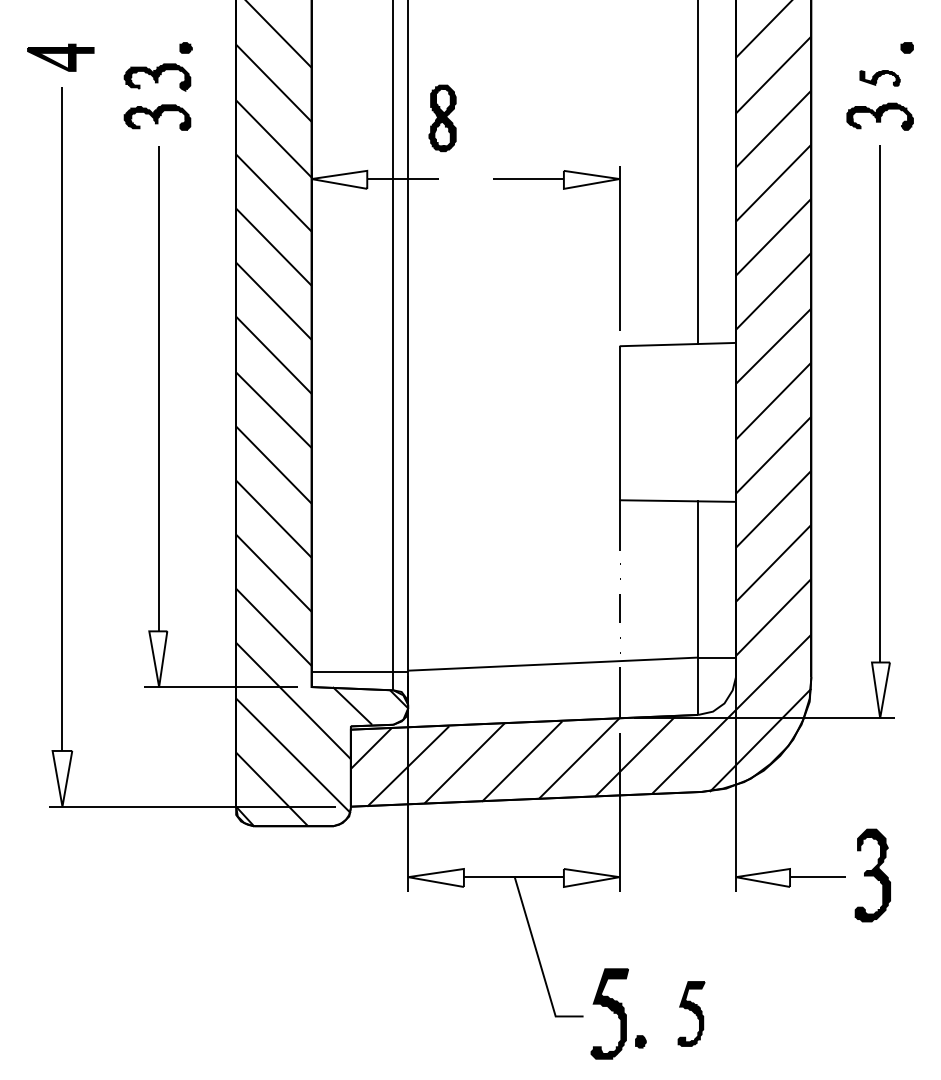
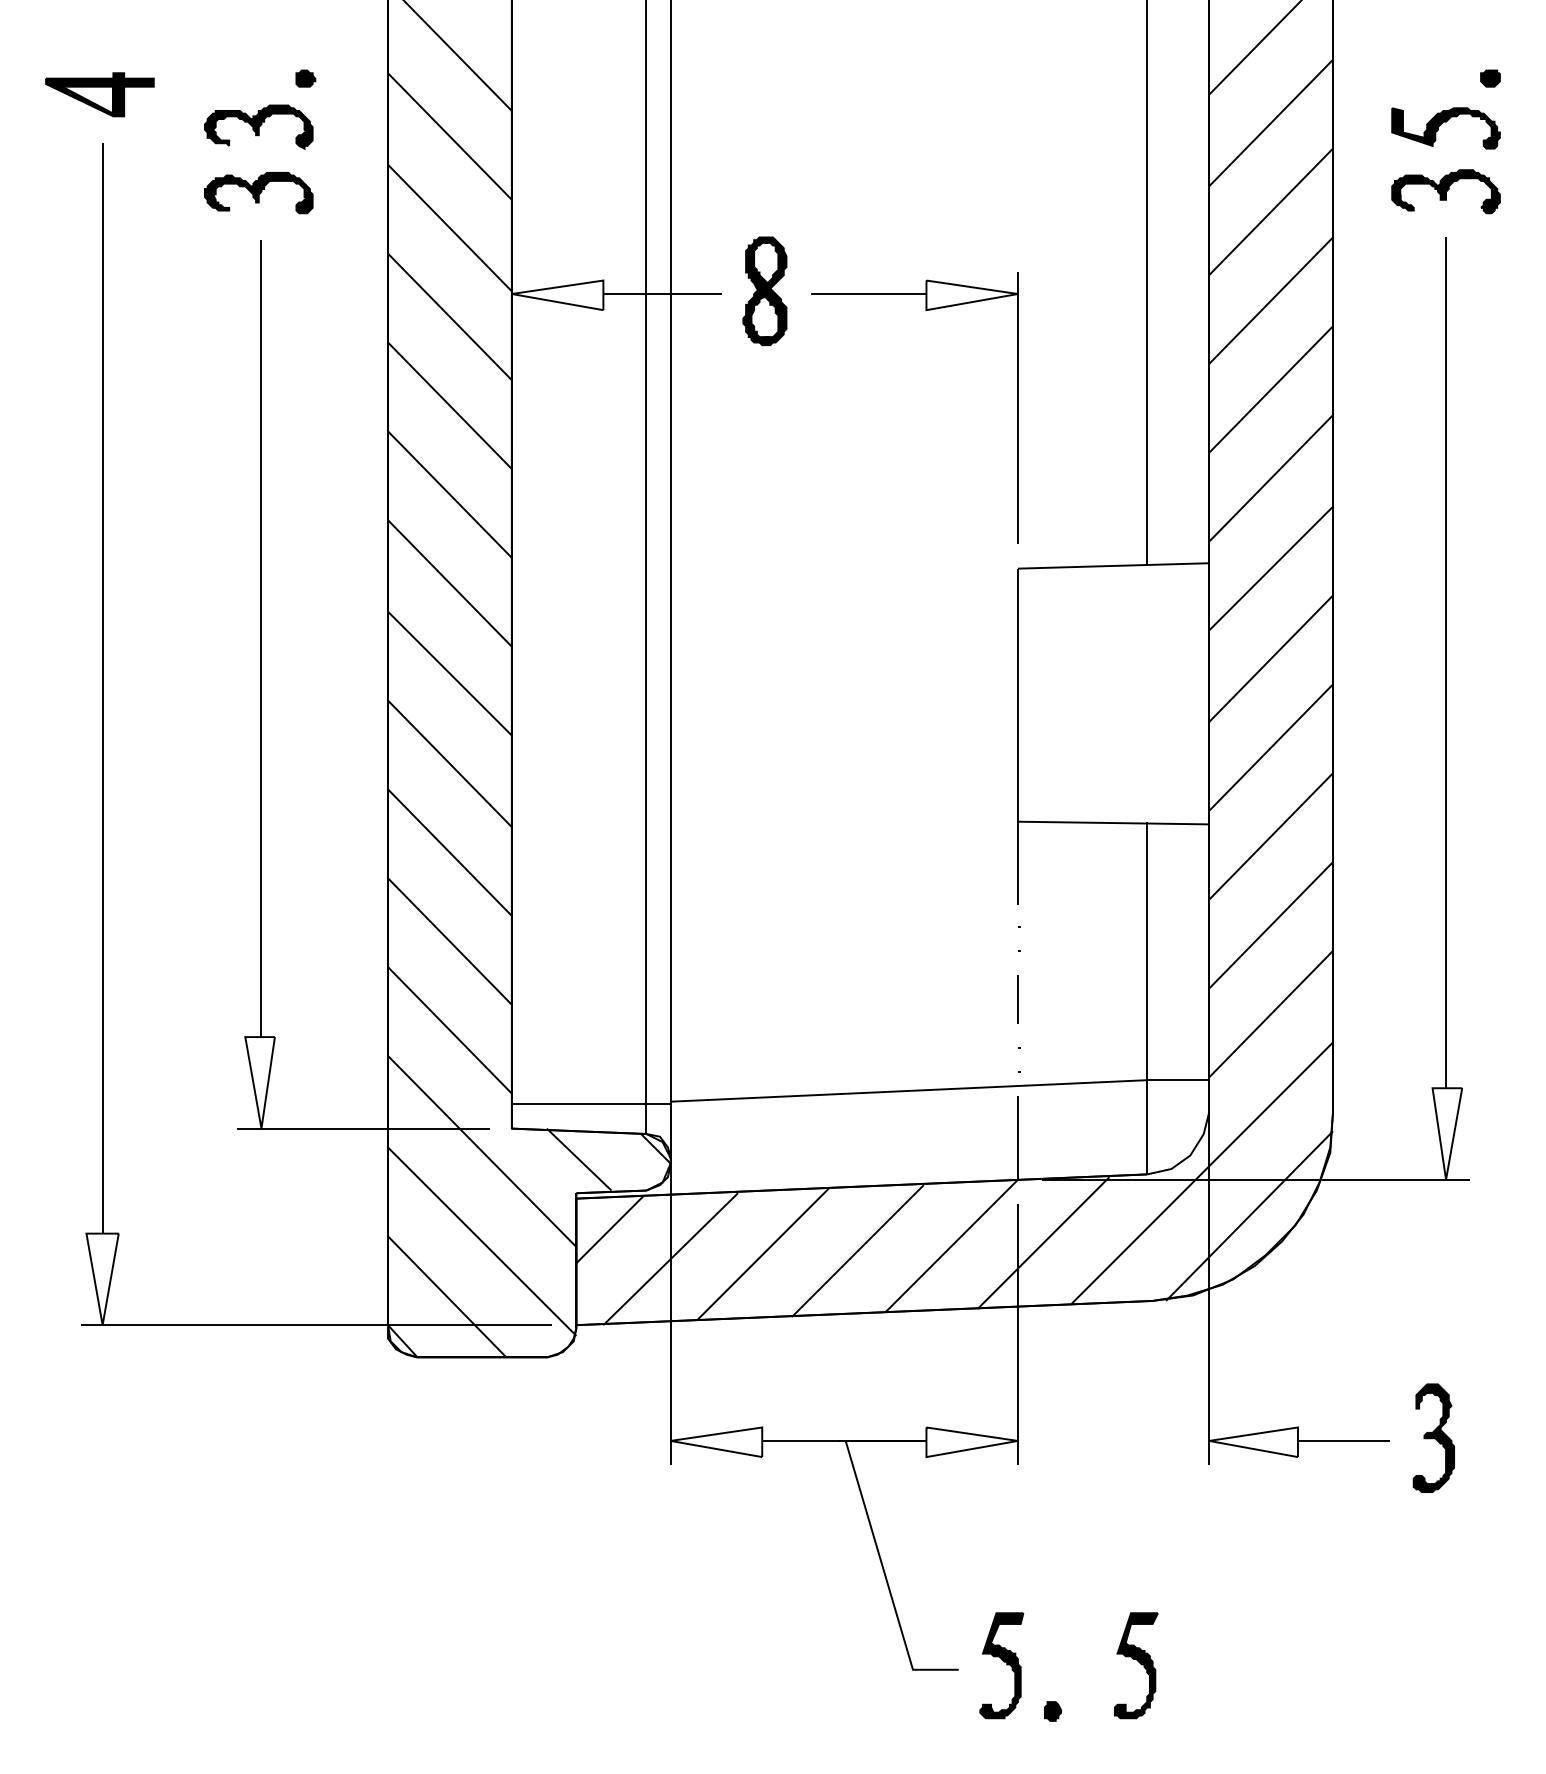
part: (879, 78) -> (1444, 128), size x1.67
part: (442, 118) -> (764, 291), moved
part: (872, 875) -> (1433, 1438), size x0.71
part: (609, 1013) -> (1001, 1664), size x0.71

